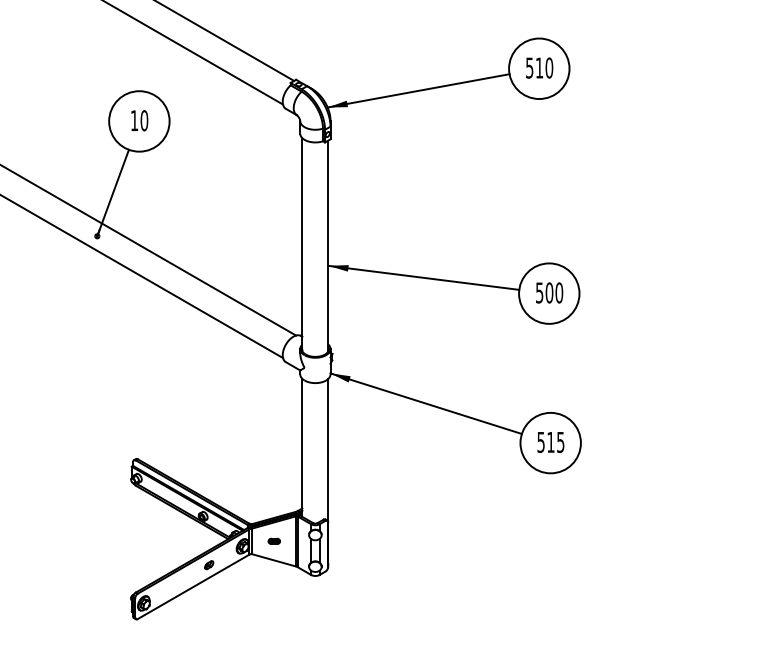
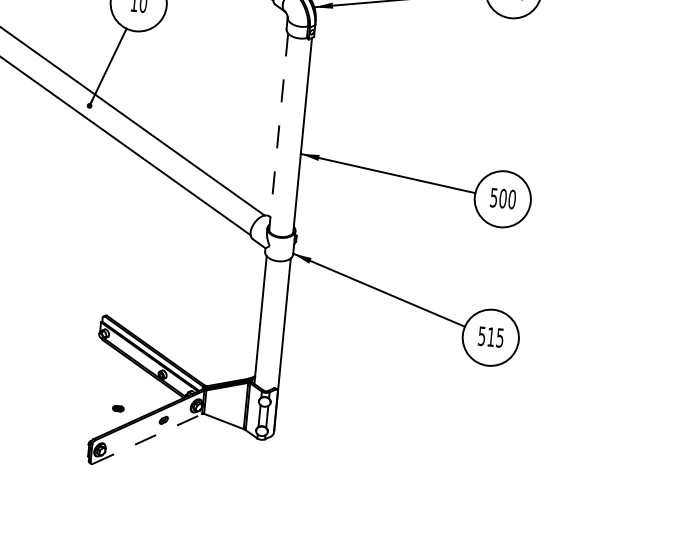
line: (302, 244) -> (278, 131), solid -> dashed
part: (273, 540) -> (117, 407), moved
line: (194, 586) -> (148, 438), solid -> dashed

